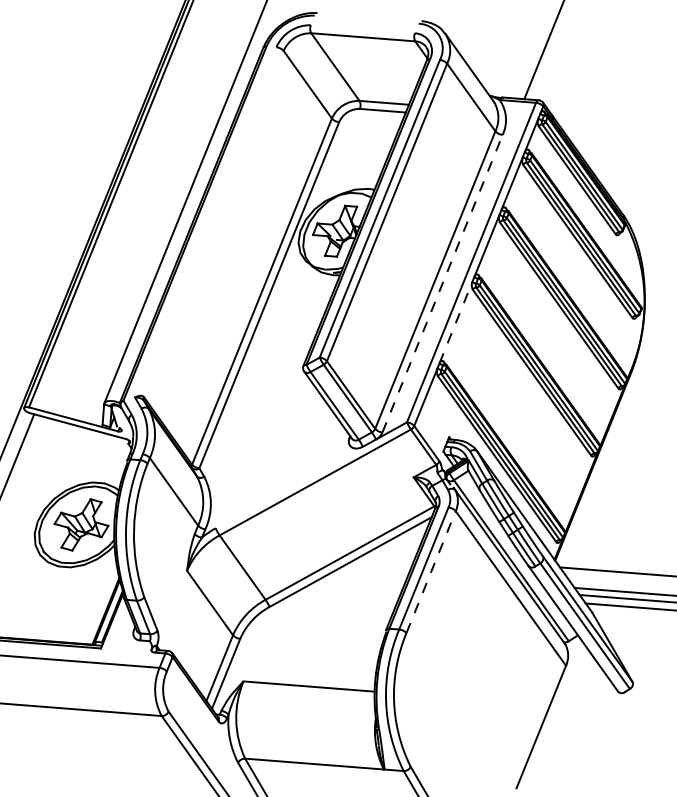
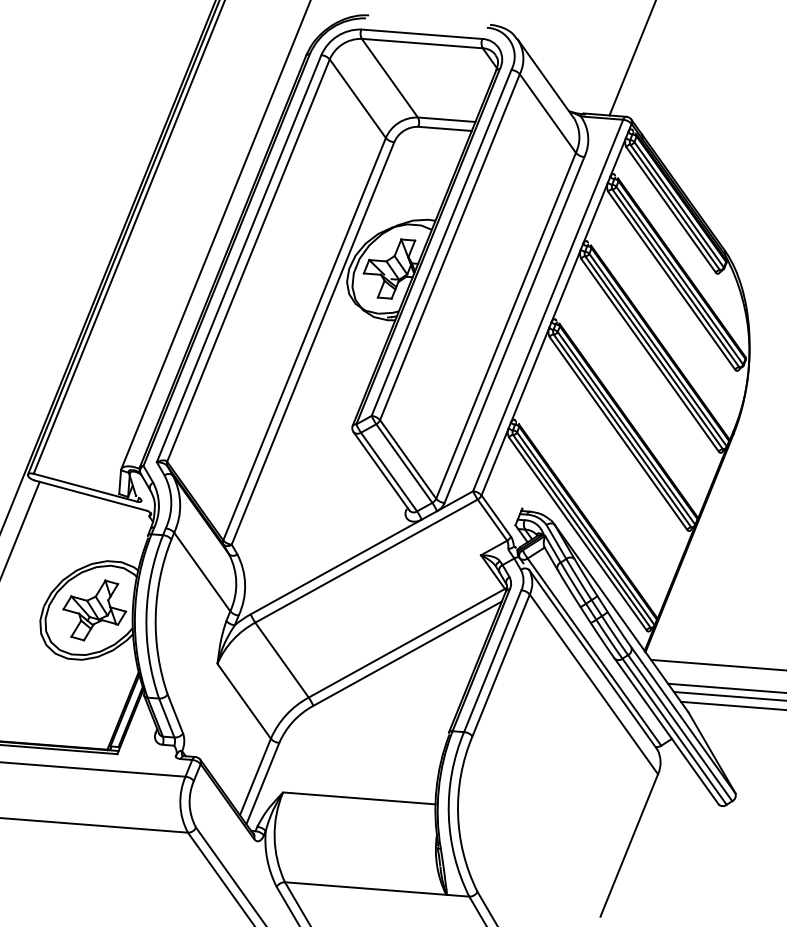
line: (362, 28) -> (421, 33), added
line: (205, 222) -> (238, 258), added
line: (213, 223) -> (248, 260), added
line: (442, 284) -> (514, 330), dashed -> solid
line: (456, 321) -> (530, 374), dashed -> solid
line: (288, 487) -> (335, 566), added
line: (431, 571) -> (501, 664), dashed -> solid
line: (580, 629) -> (674, 731), added

